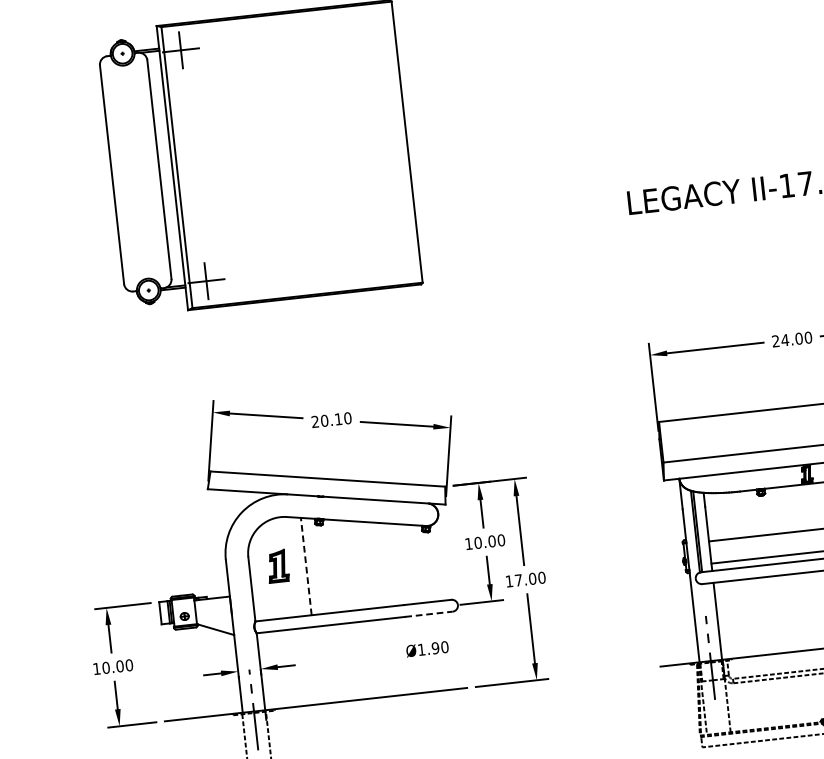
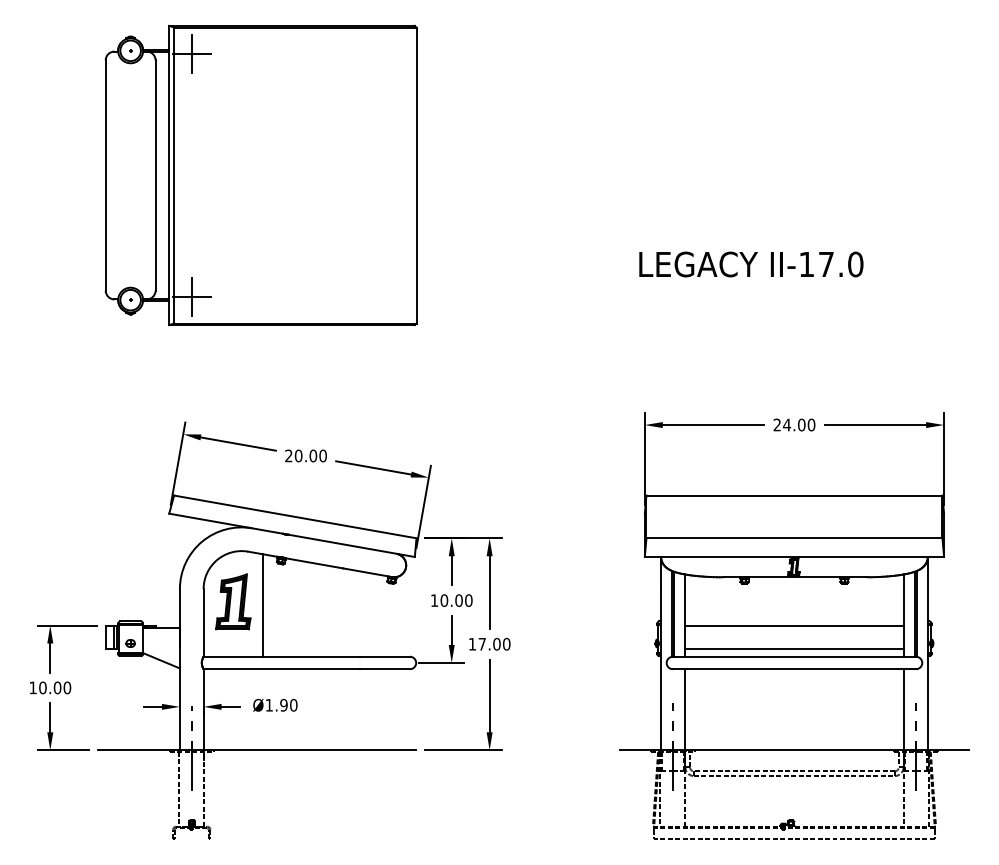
text: (338, 418) -> (313, 455), 20.10 -> 20.00
part: (278, 565) -> (233, 601), size x1.67
line: (305, 566) -> (262, 605), dashed -> solid
line: (429, 614) -> (385, 669), dashed -> solid
text: (427, 649) -> (275, 705), moved

